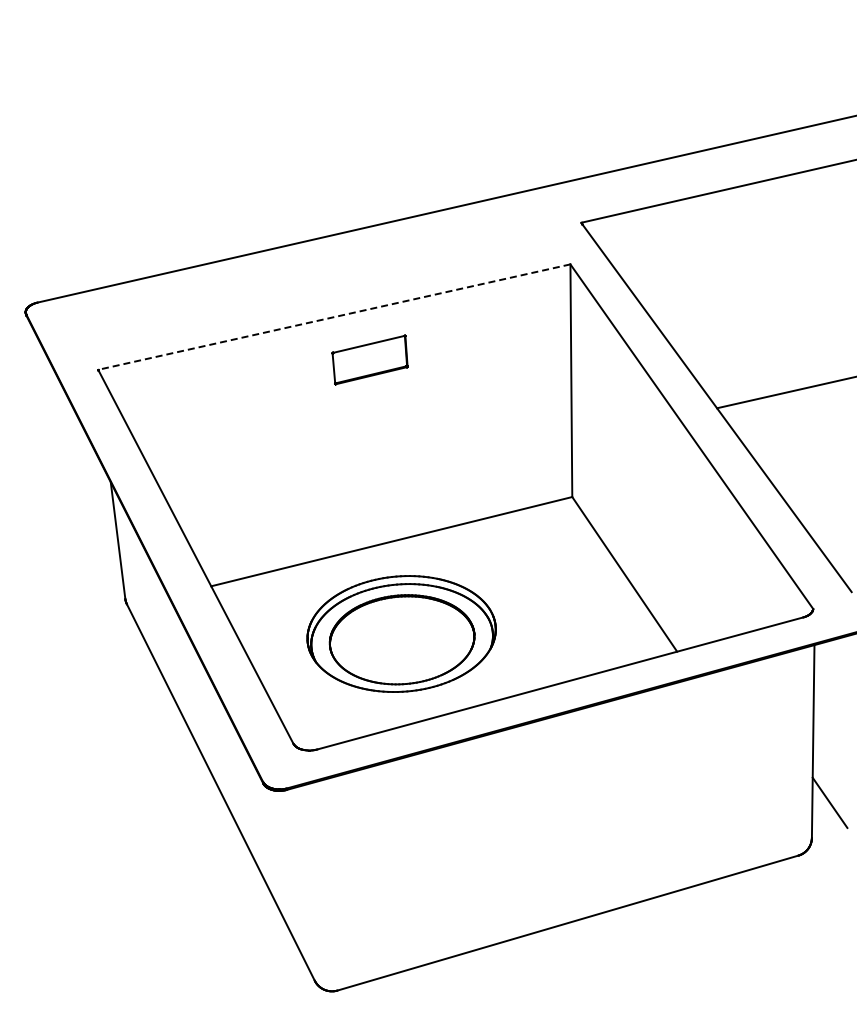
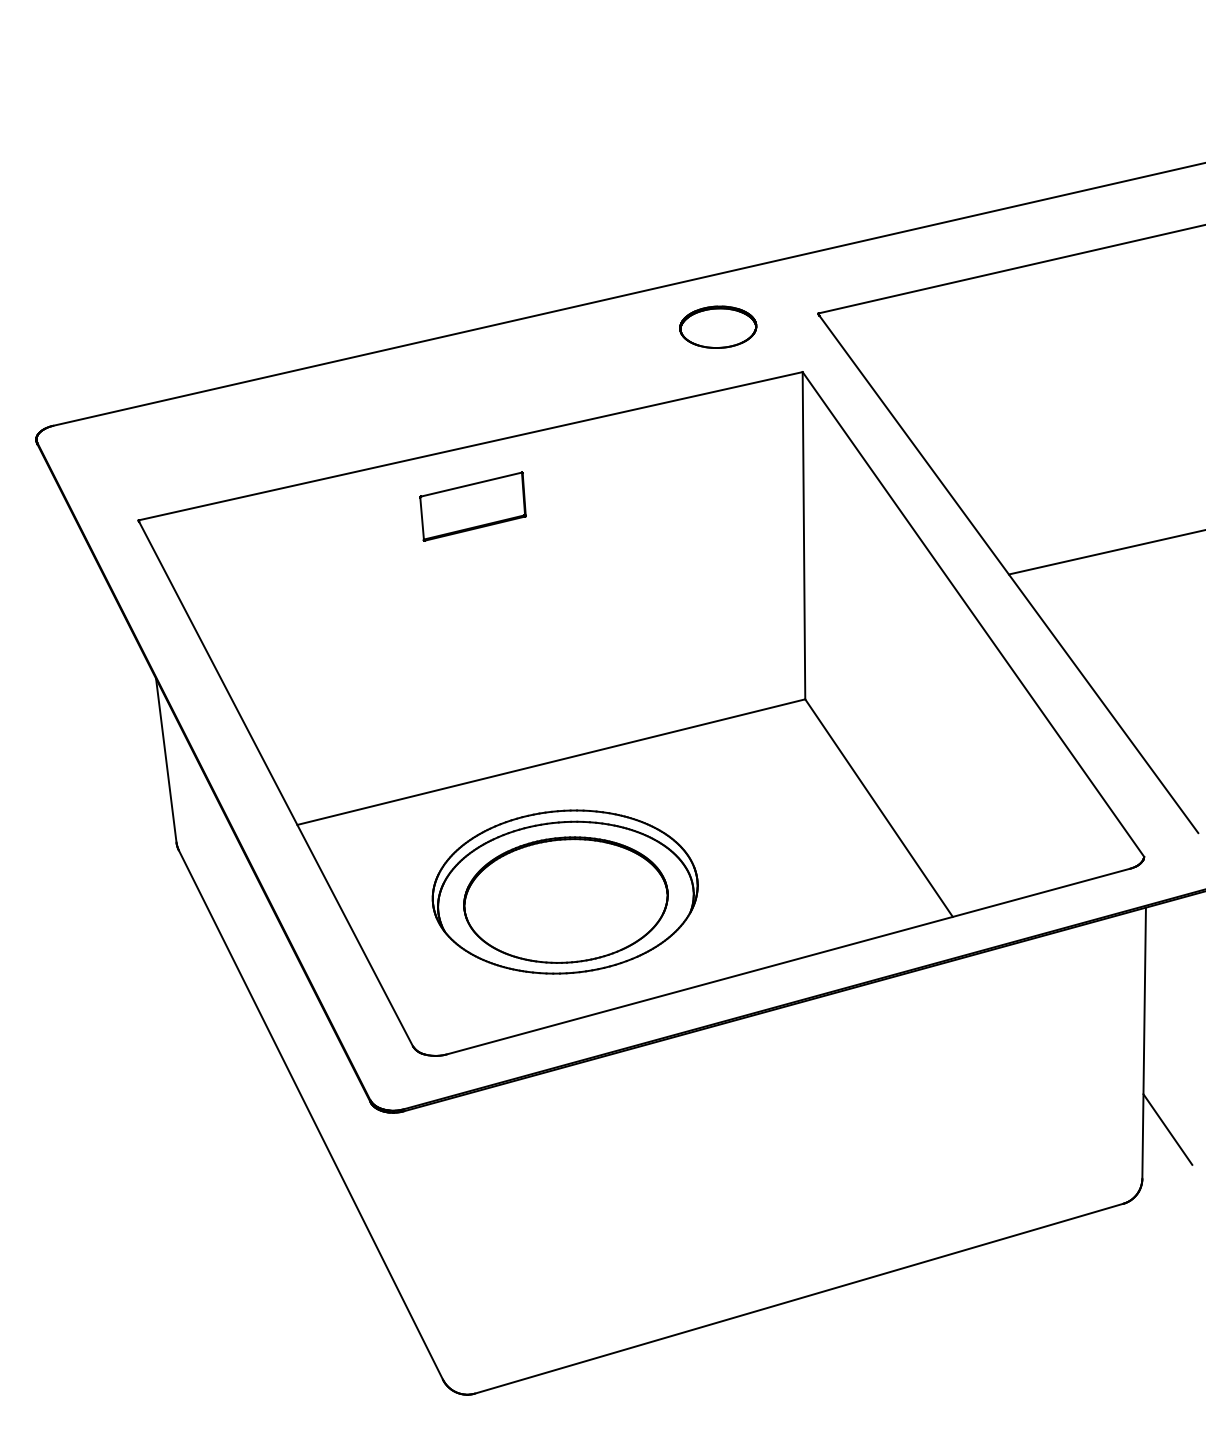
part: (510, 232) -> (718, 327), added
line: (334, 317) -> (470, 446), dashed -> solid
part: (369, 359) -> (472, 505), moved

